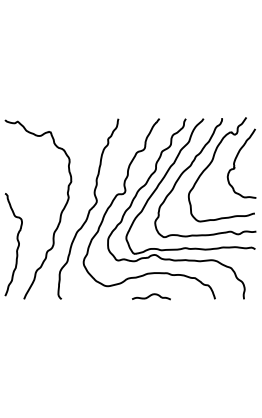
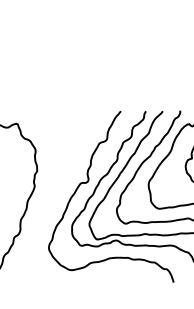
curve: (89, 209) -> (54, 197), removed
curve: (151, 295) -> (113, 278), removed

